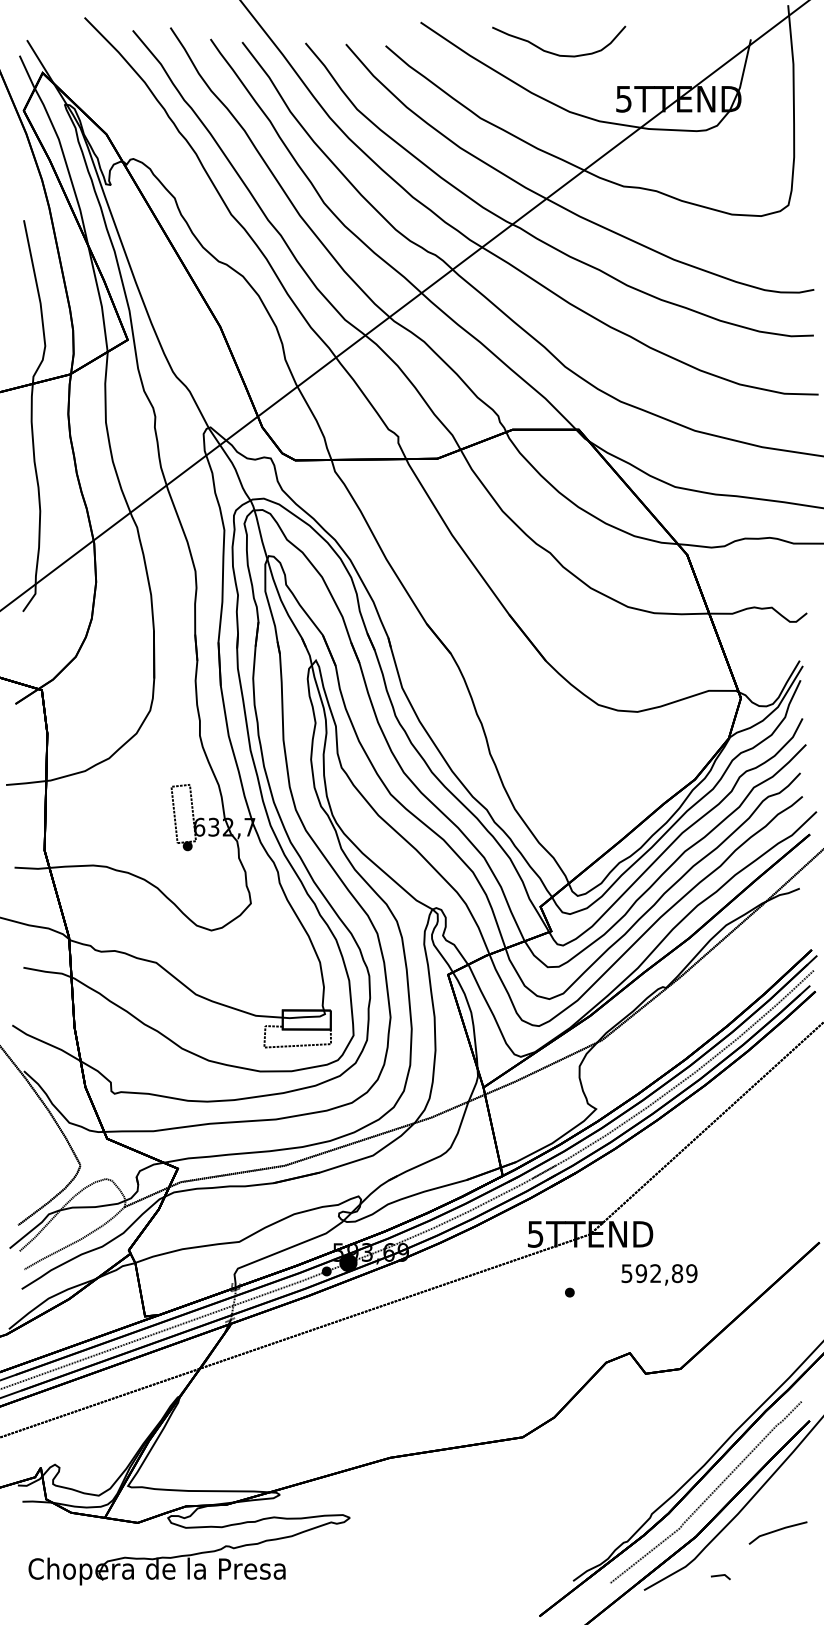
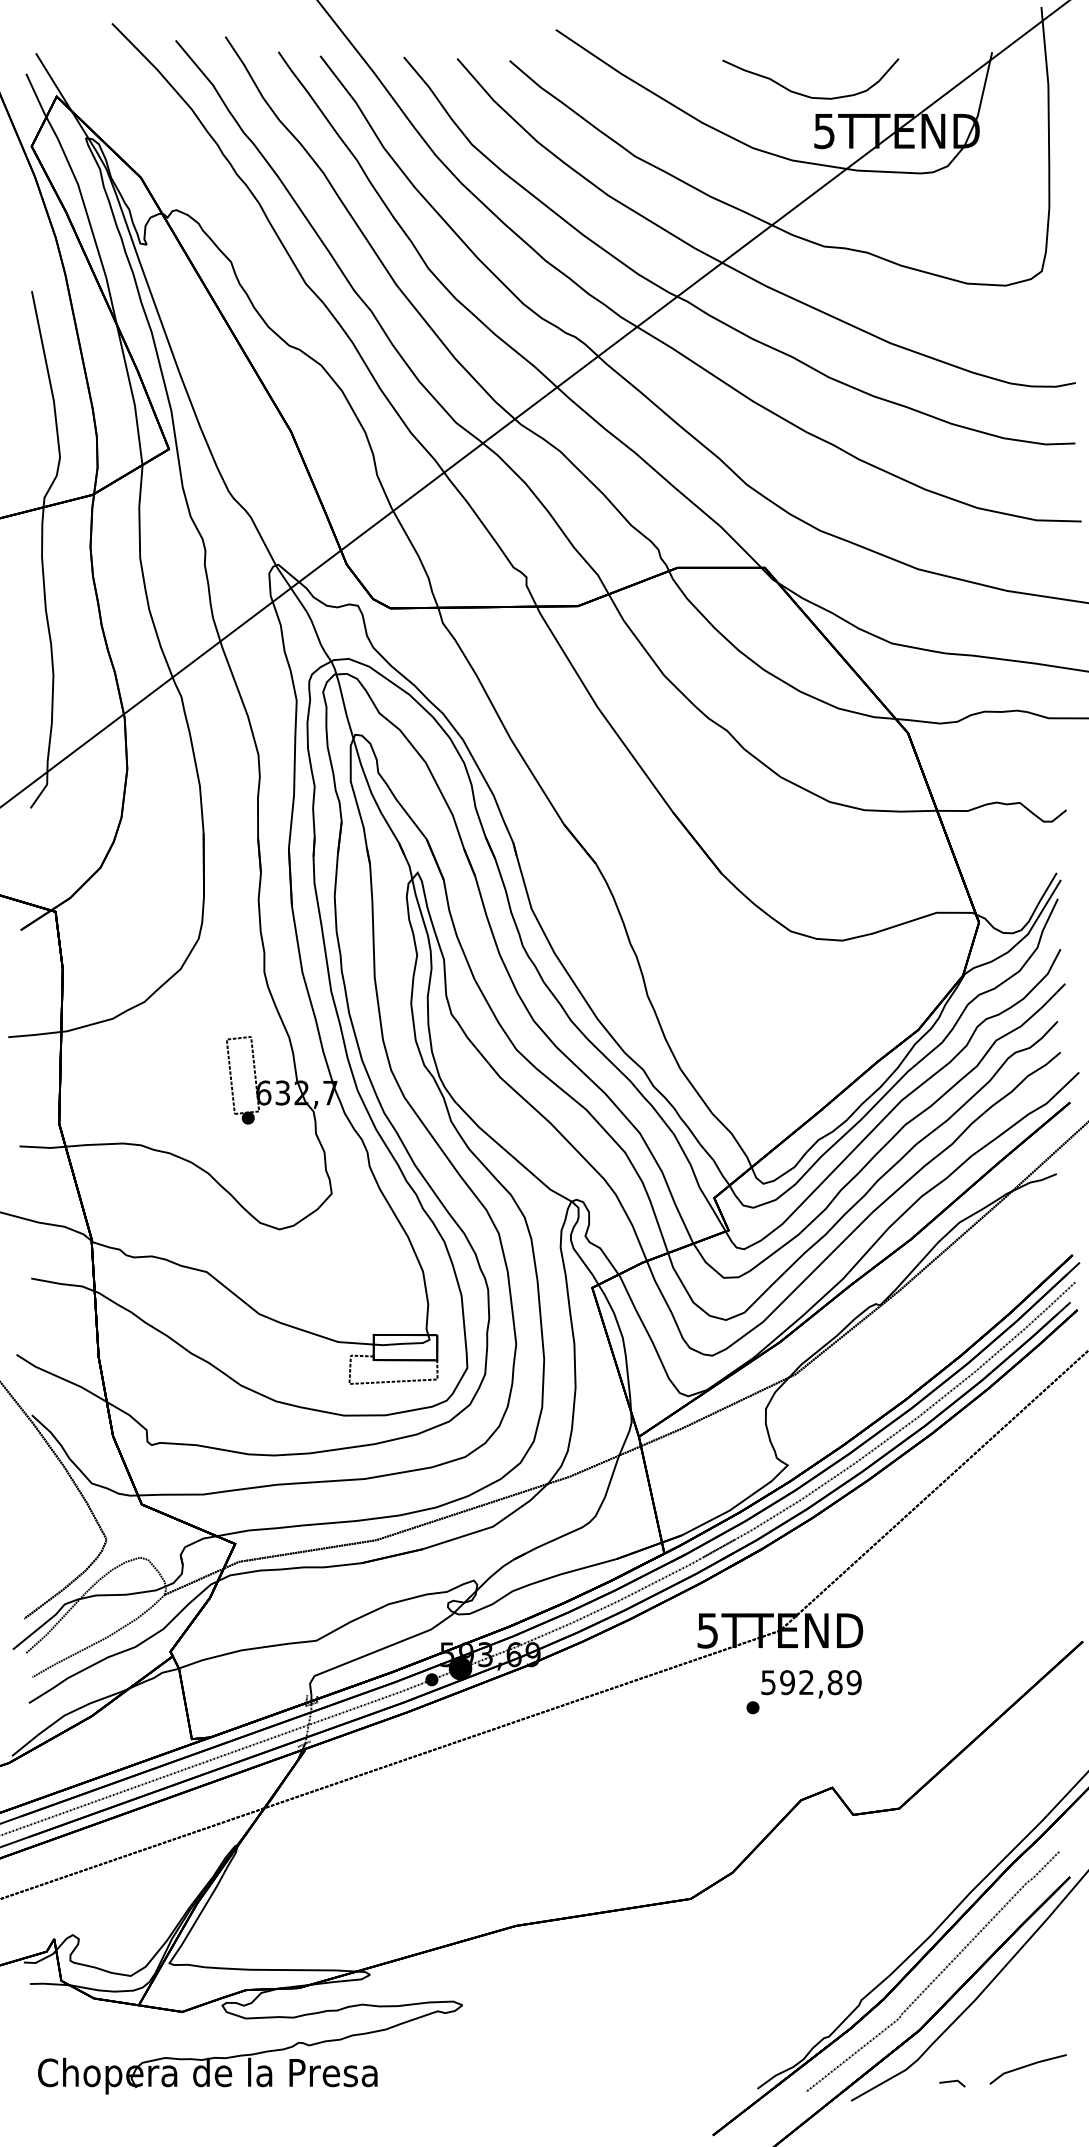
part: (554, 53) -> (804, 94), moved
text: (659, 1275) -> (811, 1684), moved
line: (776, 1531) -> (1025, 2067), moved

